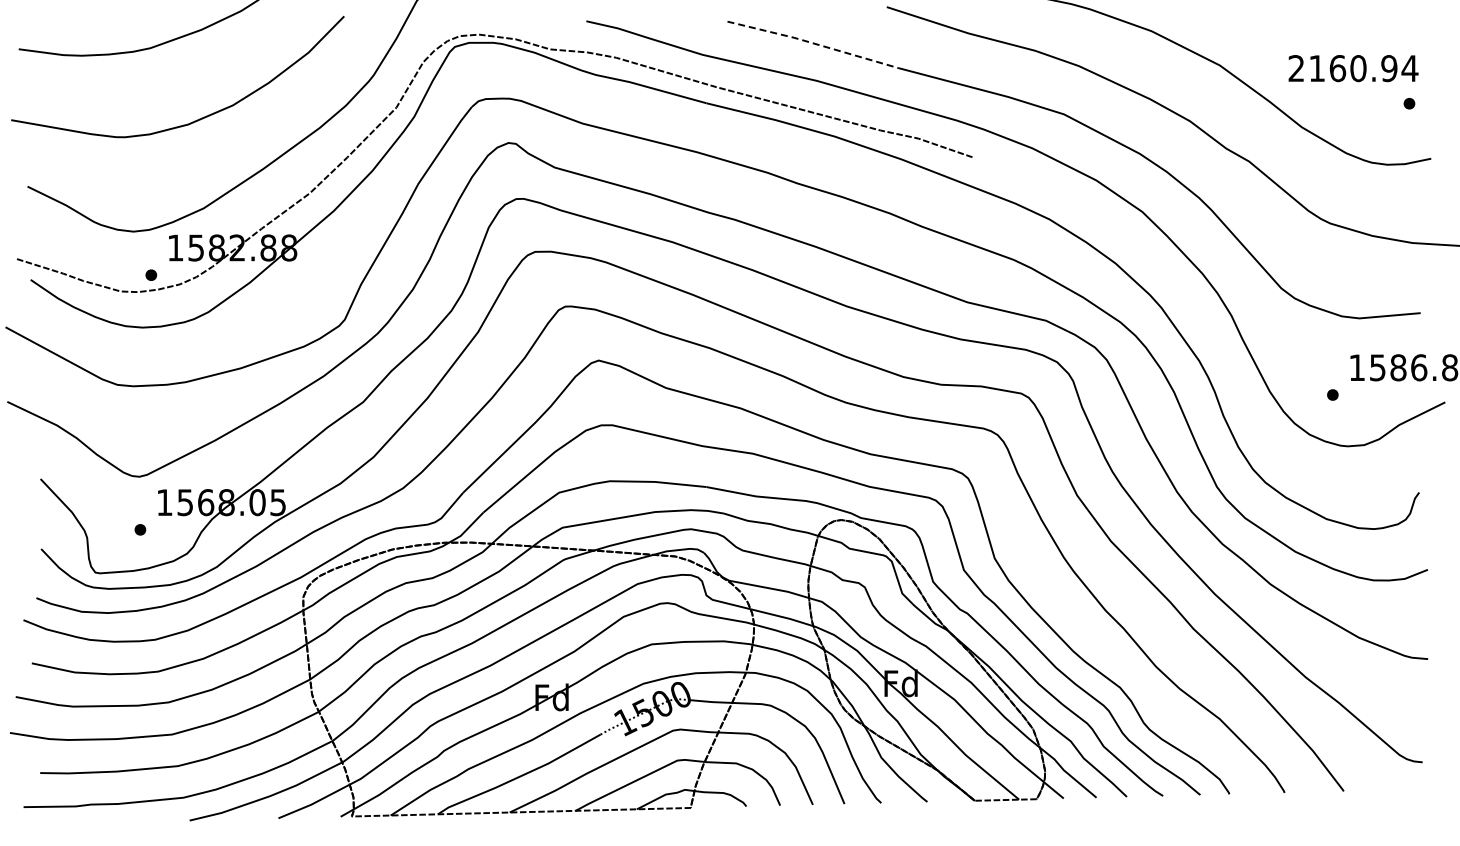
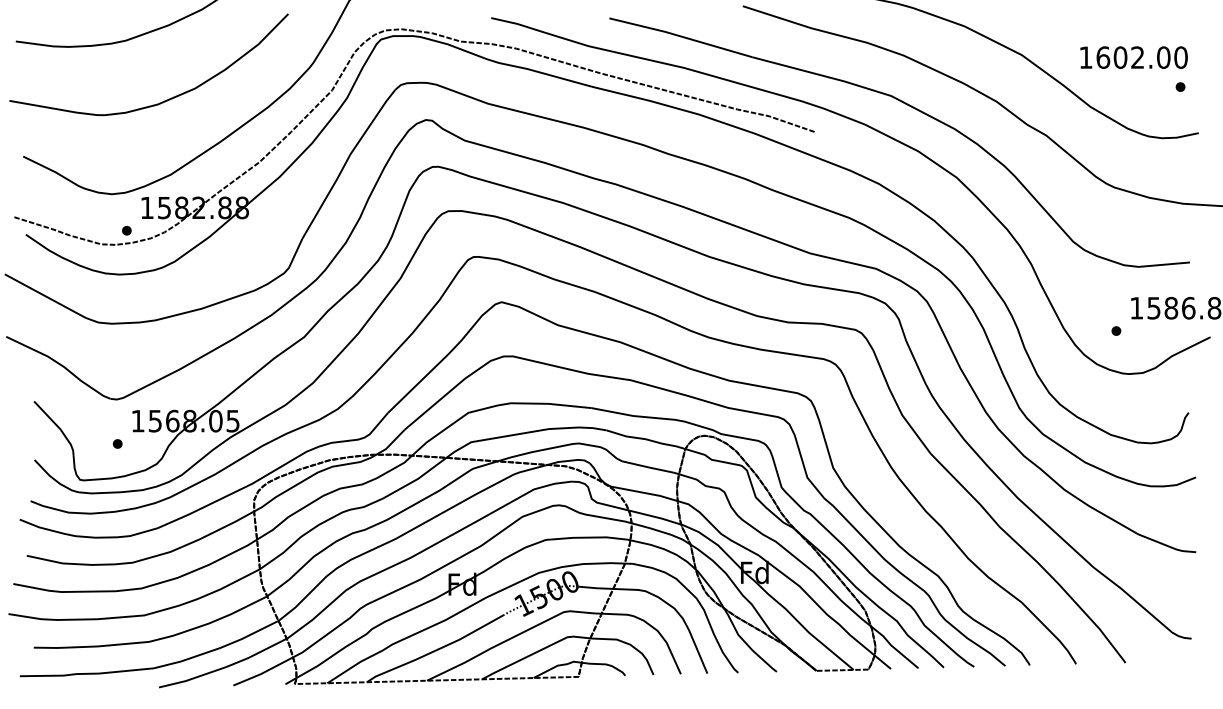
line: (813, 43) -> (681, 36), dashed -> solid
text: (1353, 68) -> (1133, 57), 2160.94 -> 1602.00

